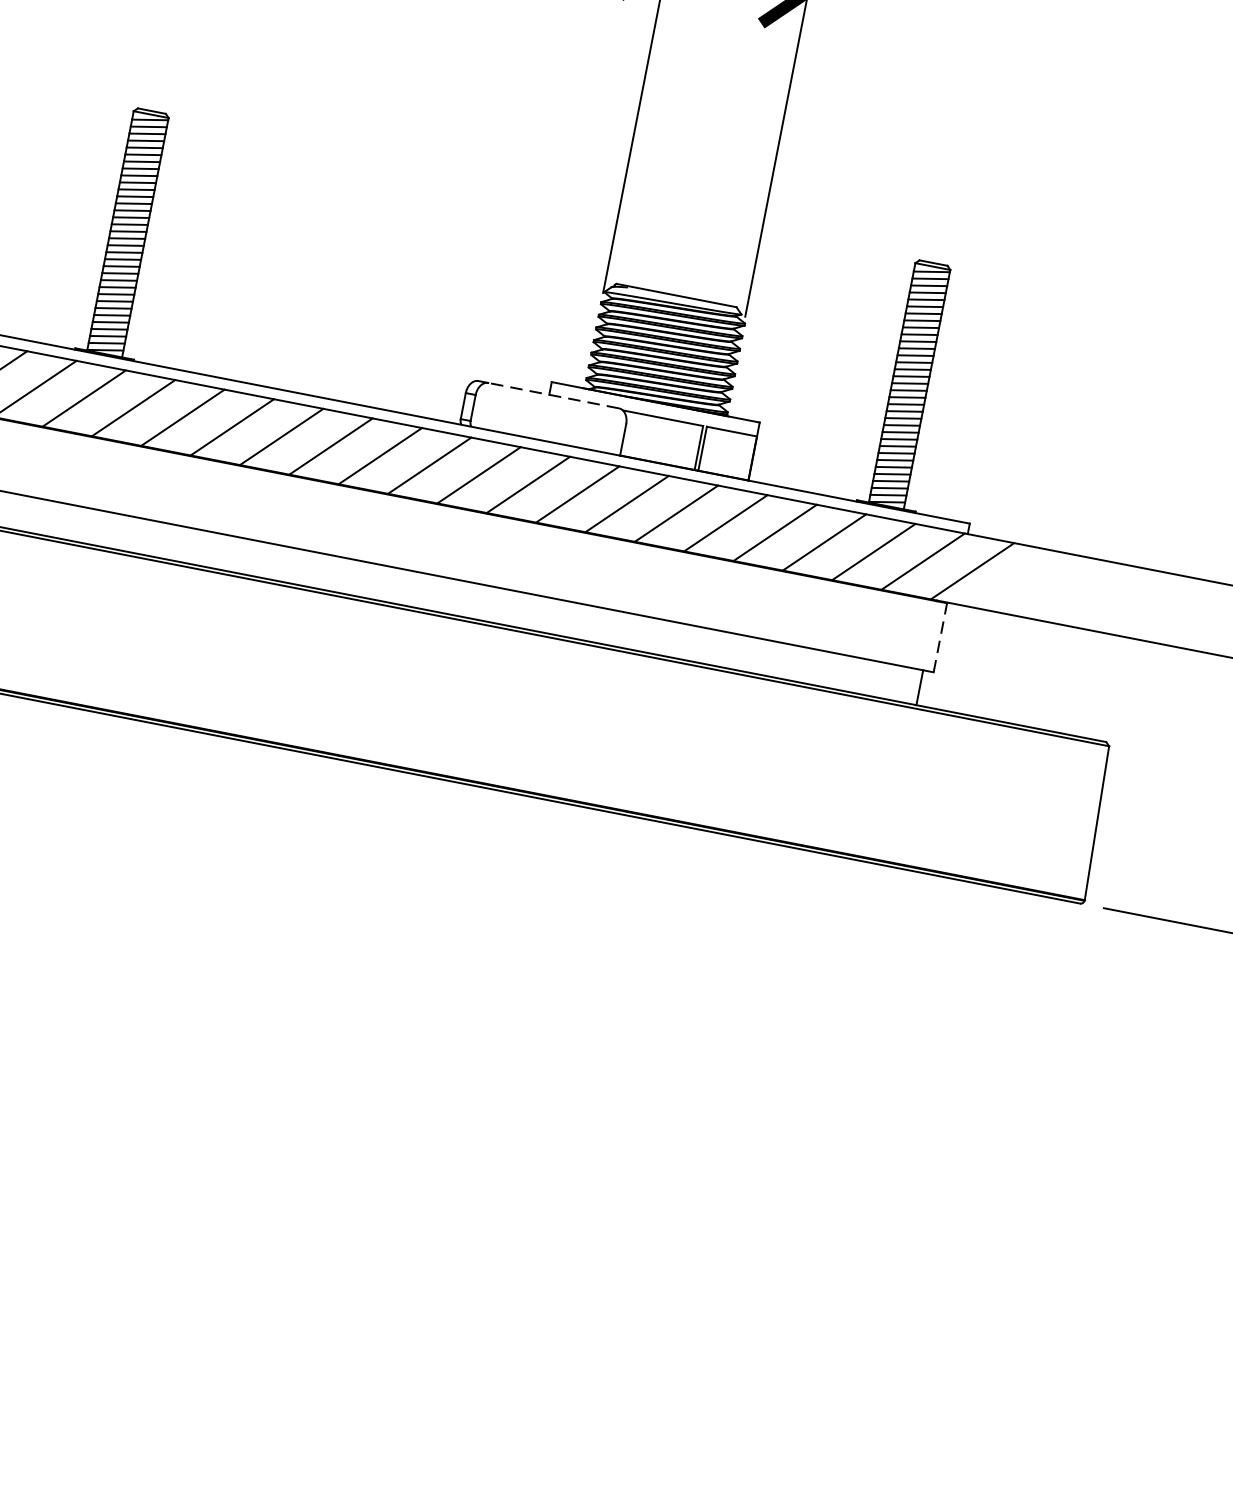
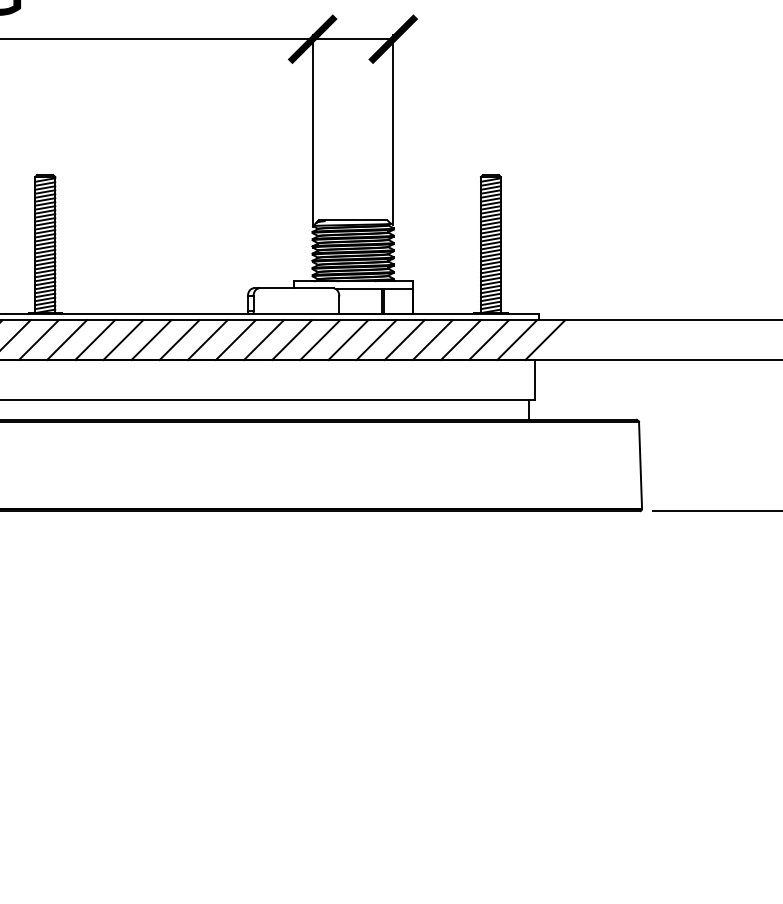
line: (552, 395) -> (295, 288), dashed -> solid
line: (939, 638) -> (534, 380), dashed -> solid

